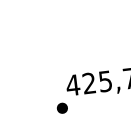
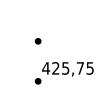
part: (53, 42) -> (37, 41), added

